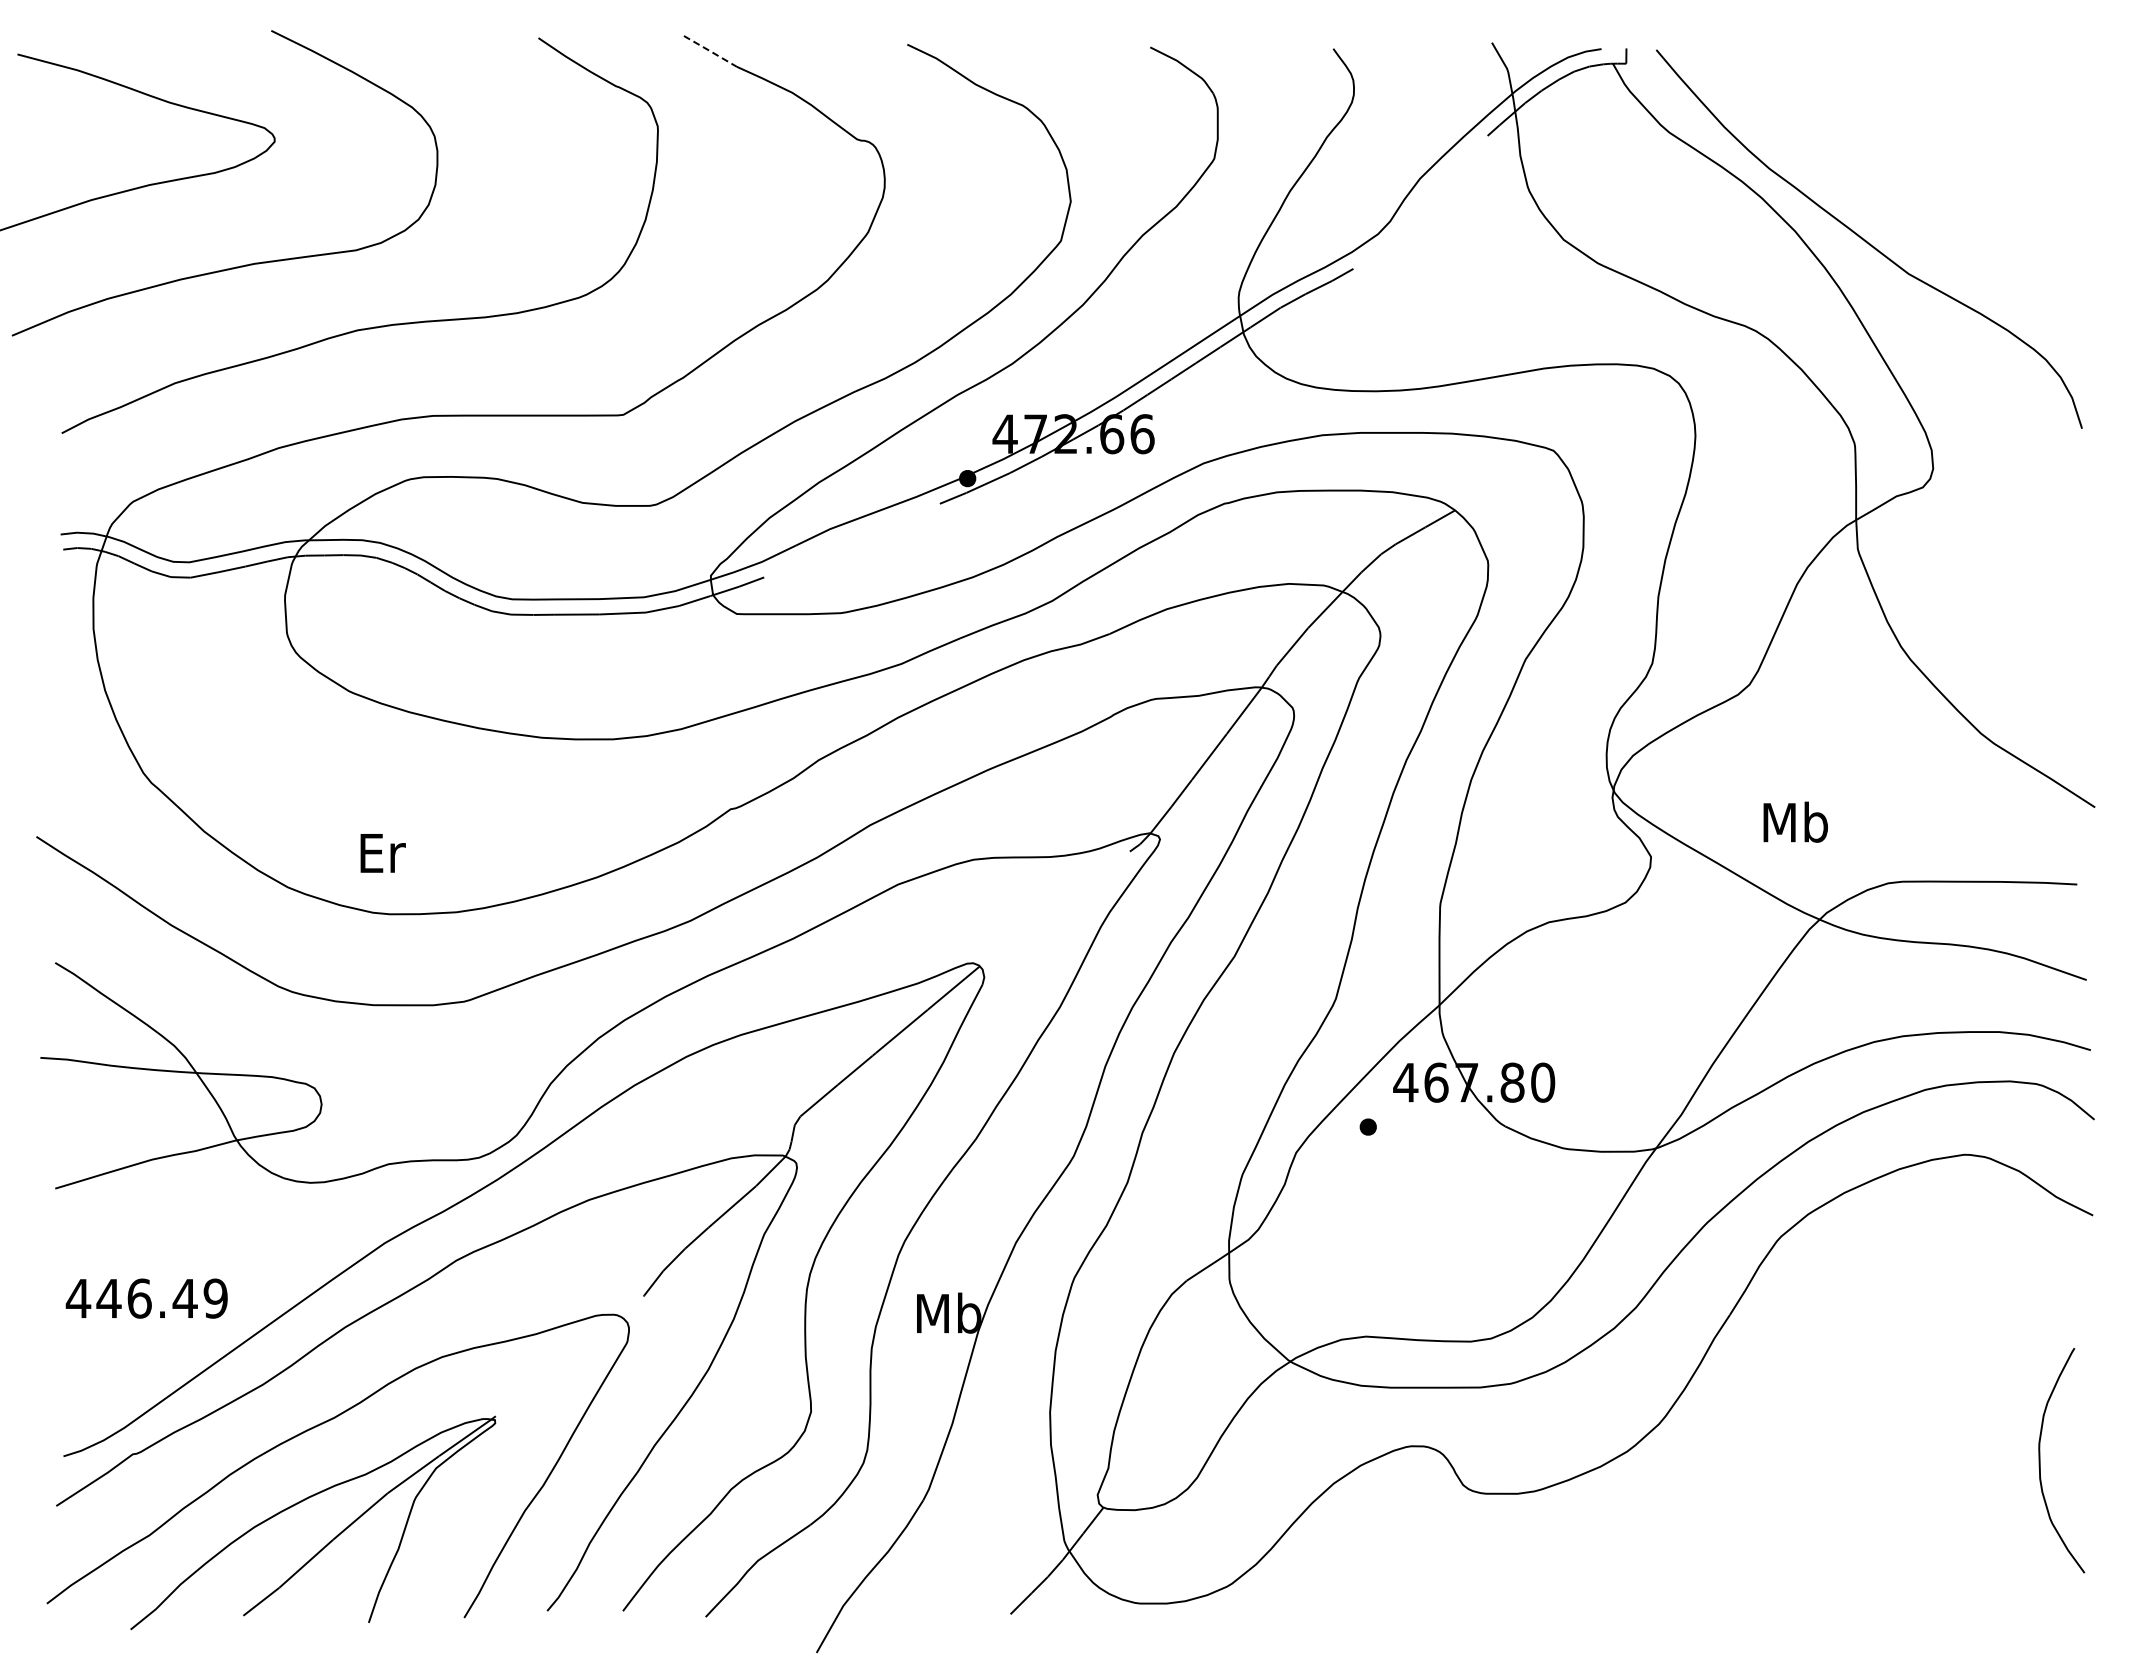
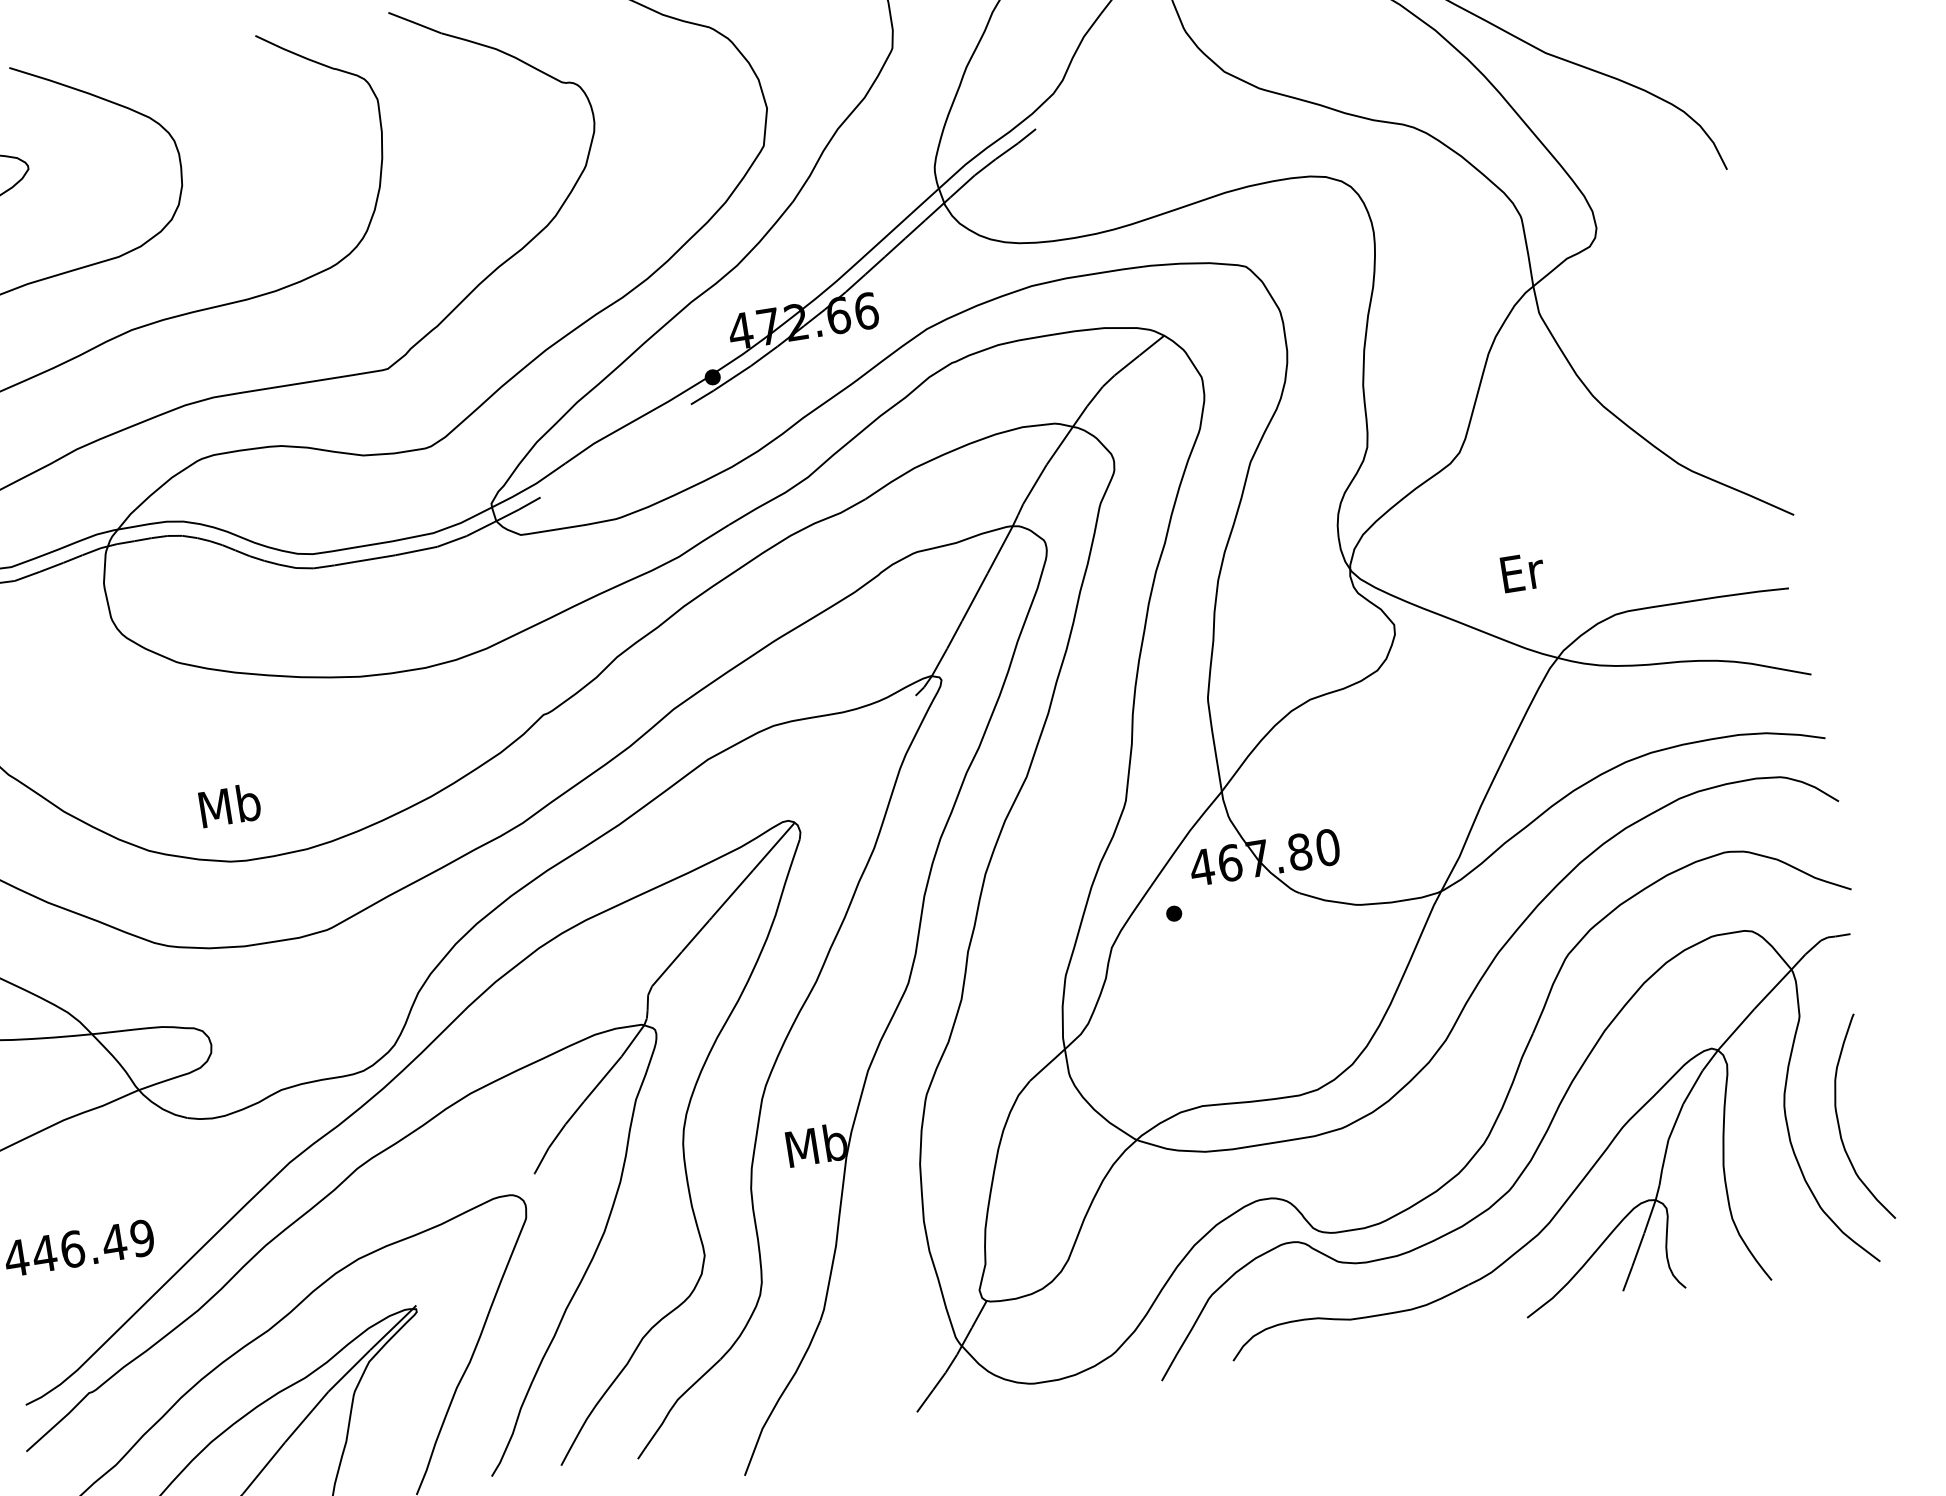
line: (710, 51) -> (414, 23), dashed -> solid
text: (1795, 821) -> (1521, 571), Mb -> Er
text: (381, 852) -> (229, 805), Er -> Mb
part: (1701, 1453) -> (1527, 1164), added

